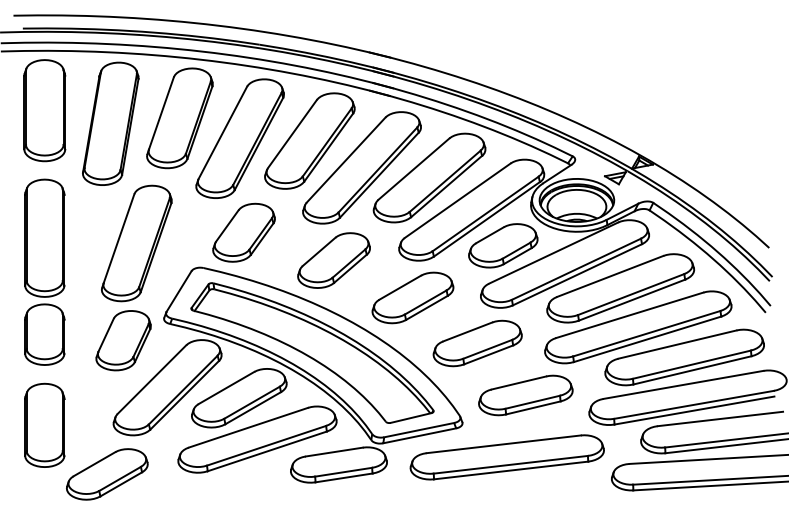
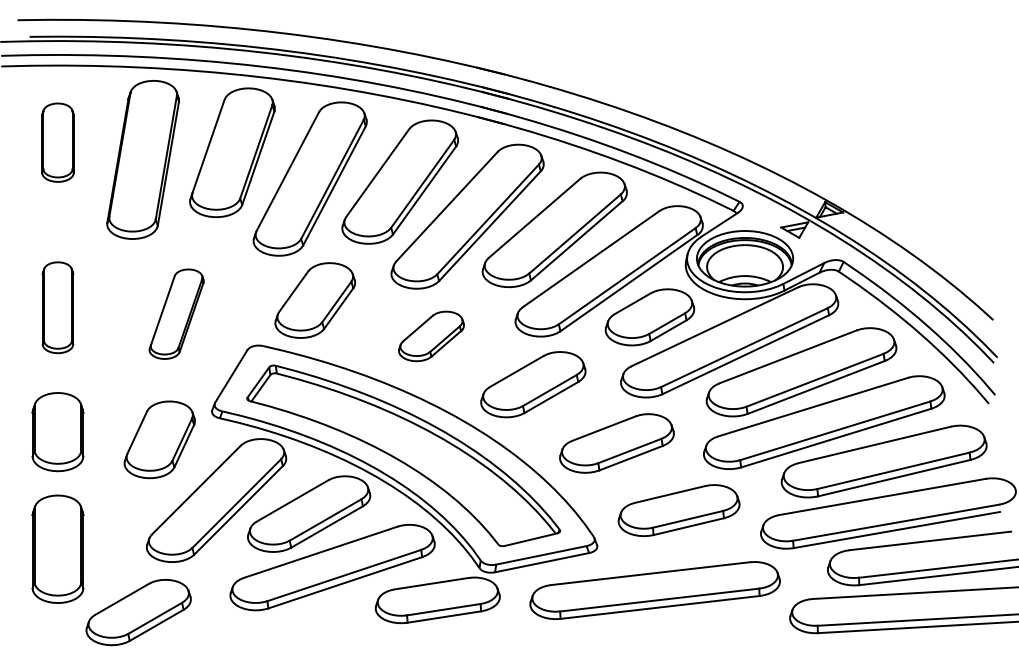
part: (44, 110) -> (57, 142), size x0.6
part: (44, 238) -> (57, 307), size x0.6
part: (136, 242) -> (176, 313), size x0.6
part: (334, 260) -> (431, 336), size x0.7

